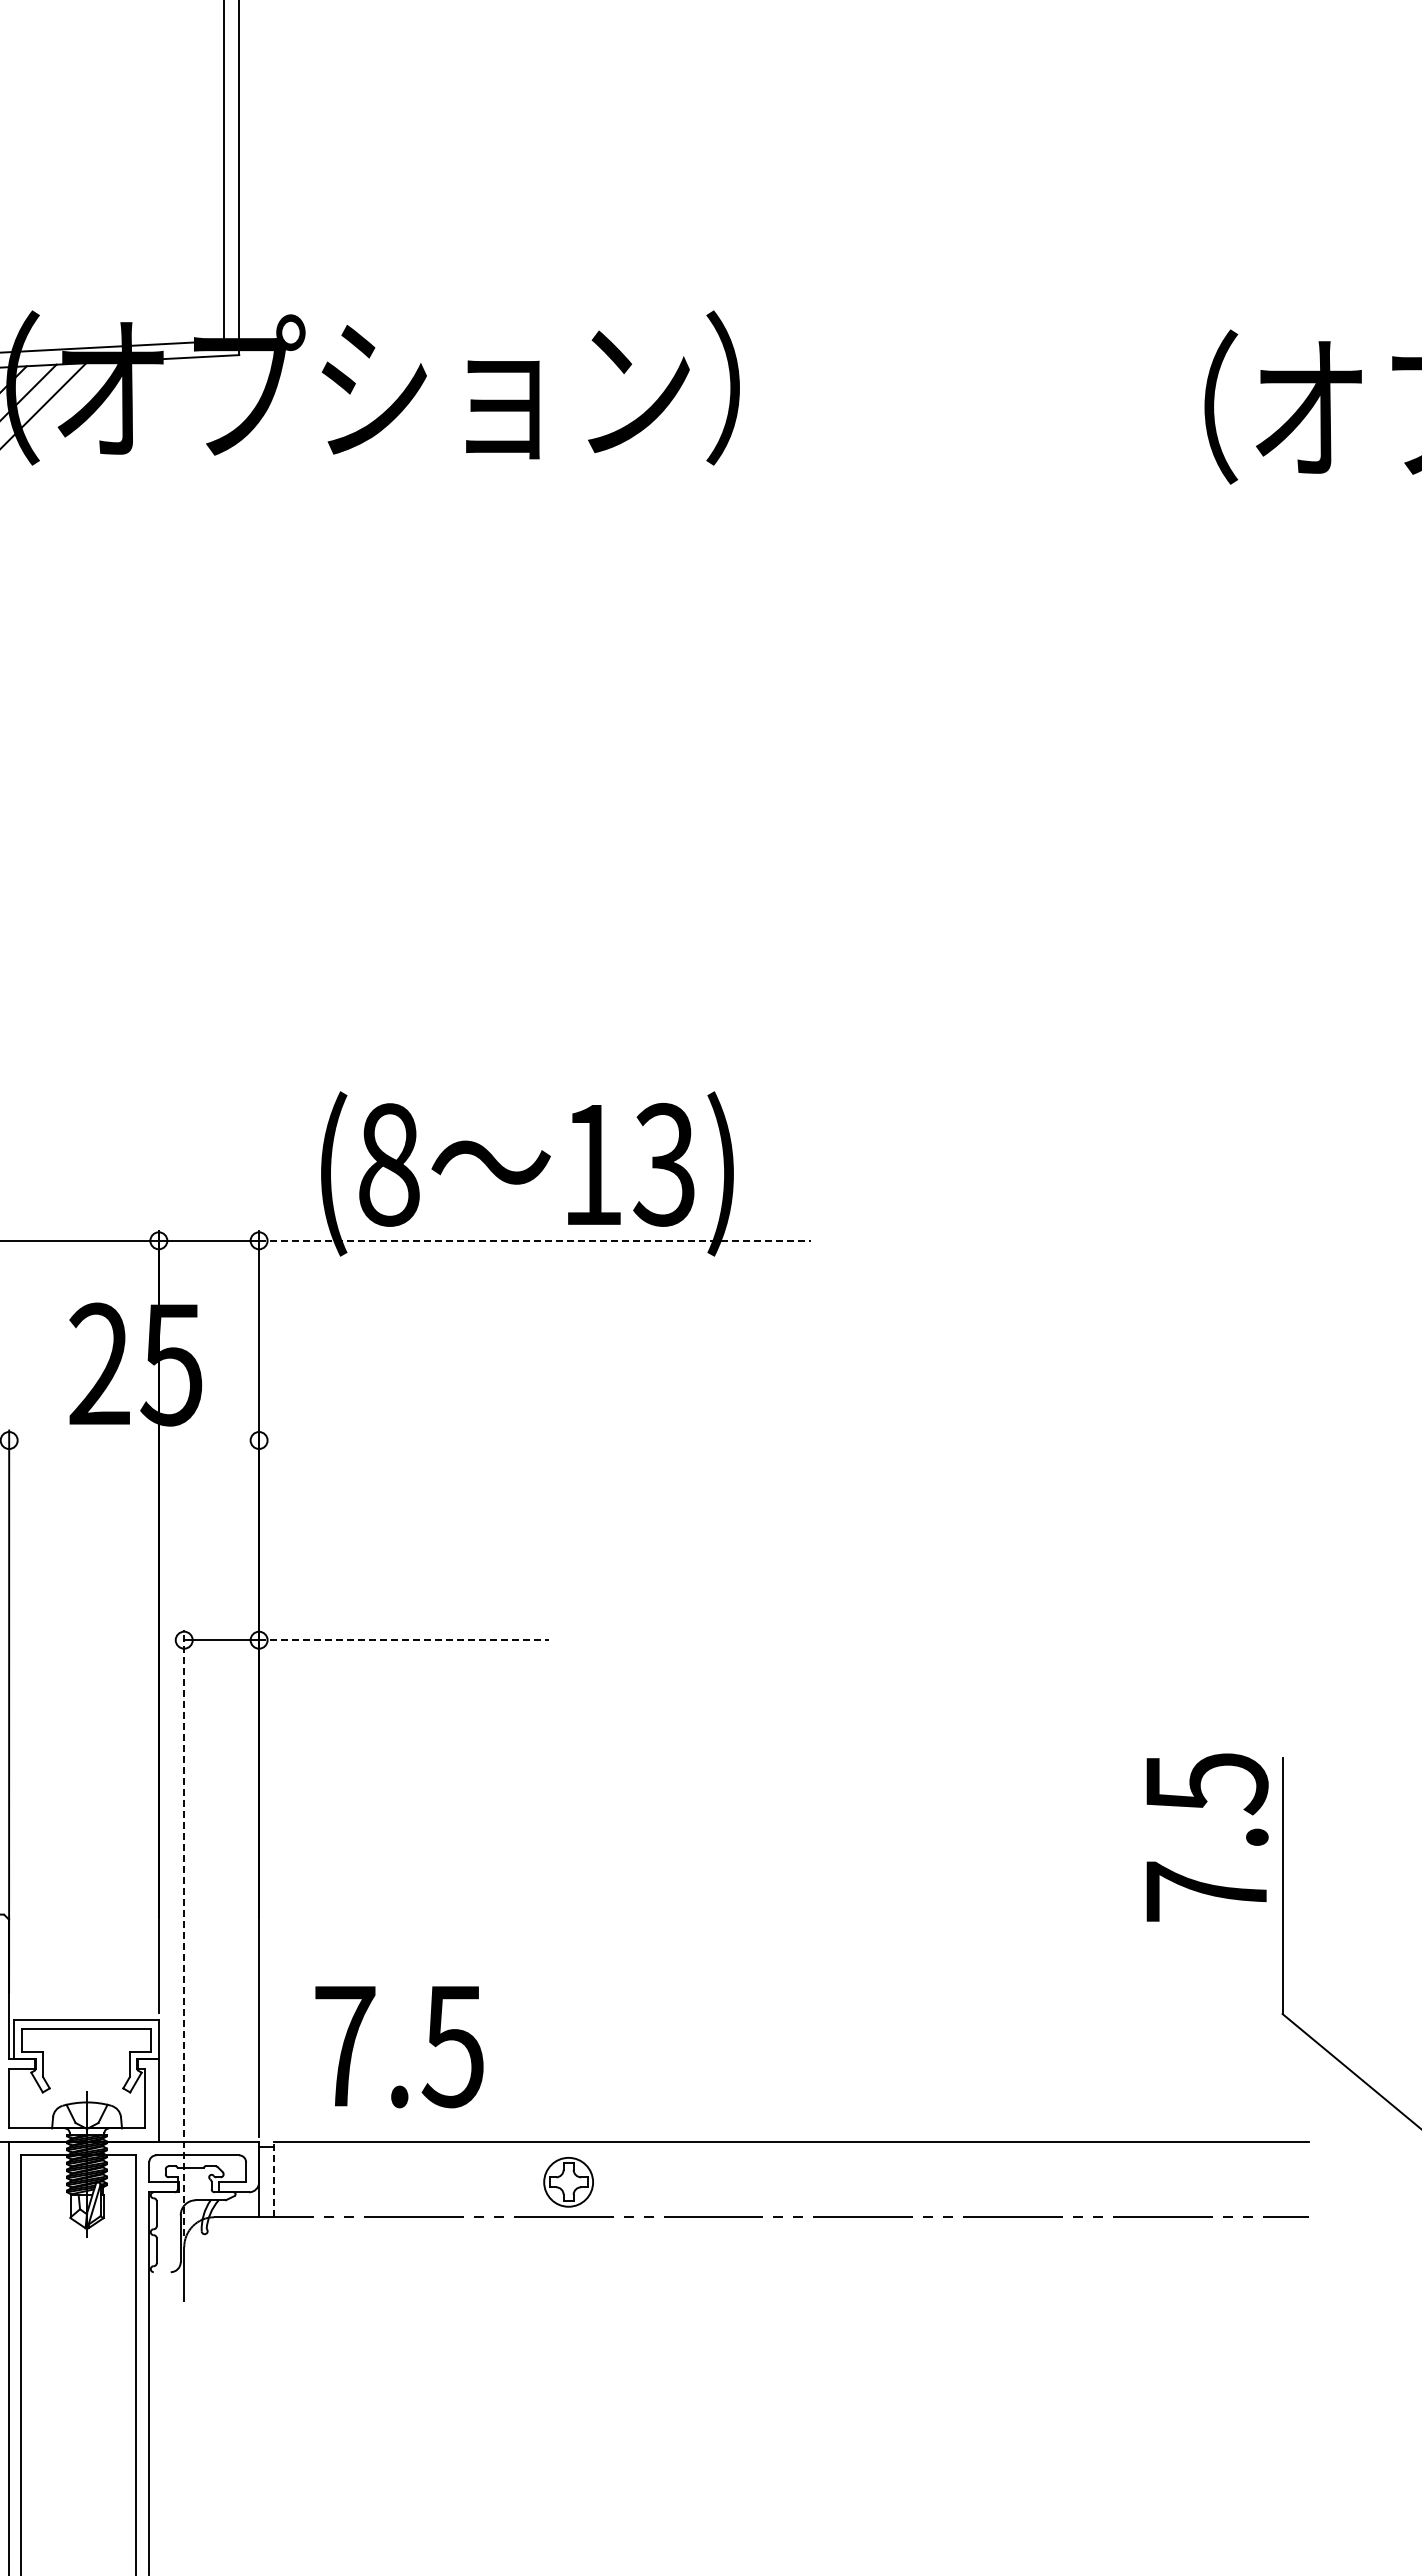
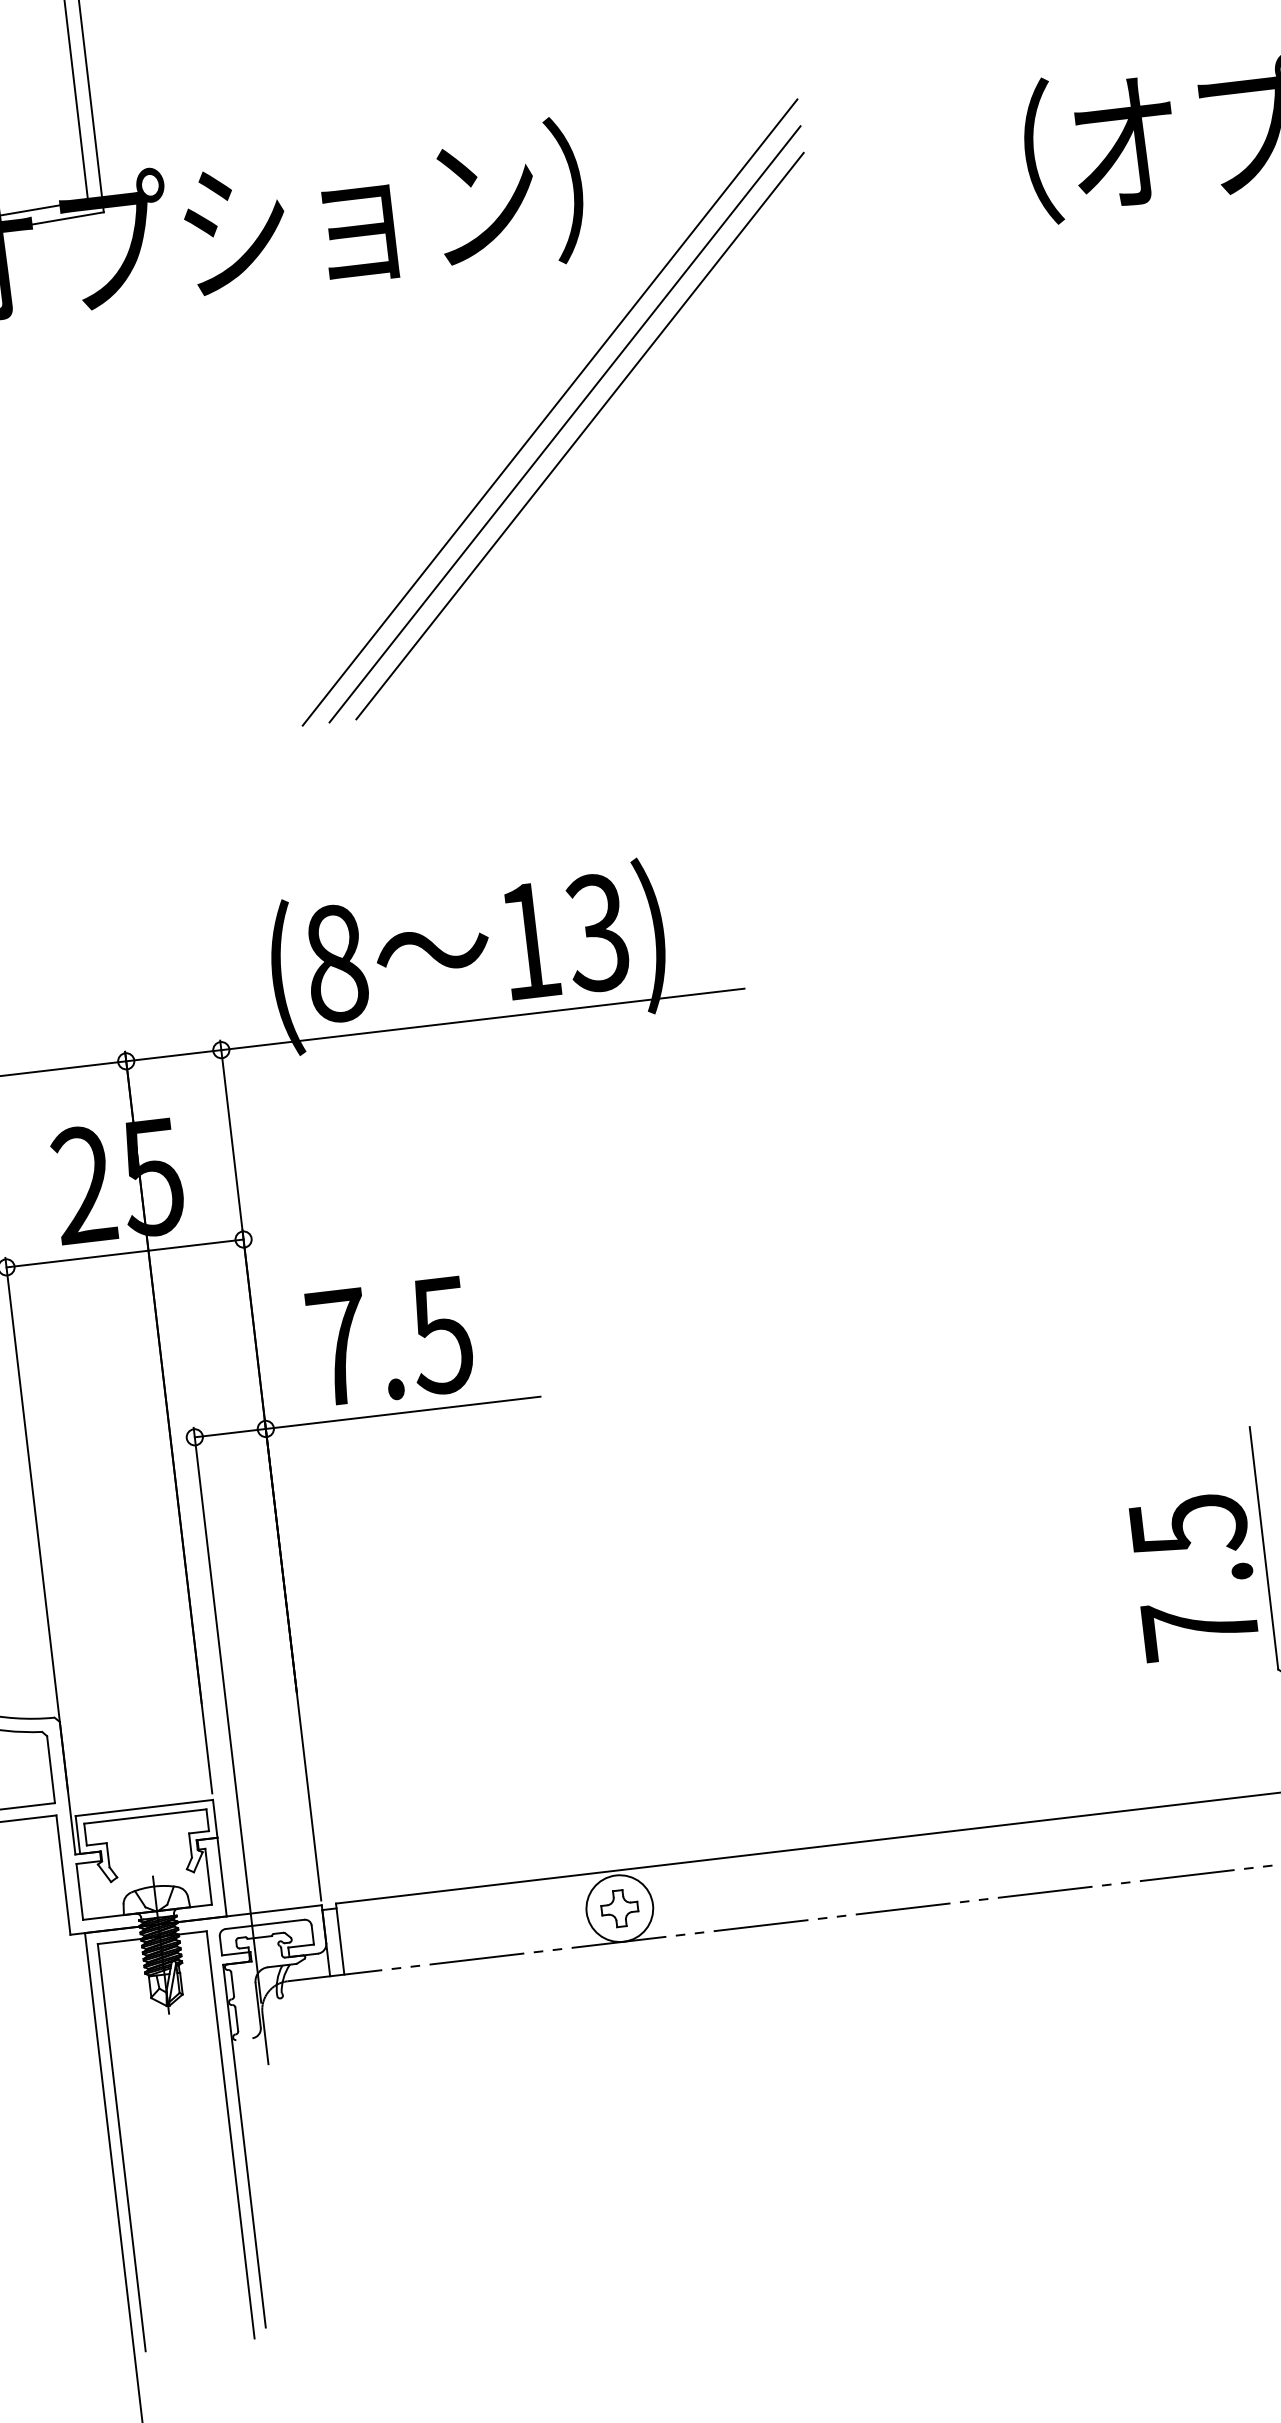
line: (678, 617) -> (549, 412), added
line: (692, 631) -> (564, 423), added
line: (706, 645) -> (579, 435), added
line: (534, 1240) -> (482, 1019), dashed -> solid
line: (134, 1440) -> (125, 1253), added
line: (403, 1640) -> (402, 1413), dashed -> solid
text: (1207, 1837) -> (1195, 1576), moved
line: (184, 1932) -> (227, 1714), dashed -> solid
text: (399, 2047) -> (390, 1342), moved
line: (274, 2179) -> (340, 1938), dashed -> solid
circle: (568, 2182) -> (619, 1908), size x1.43

